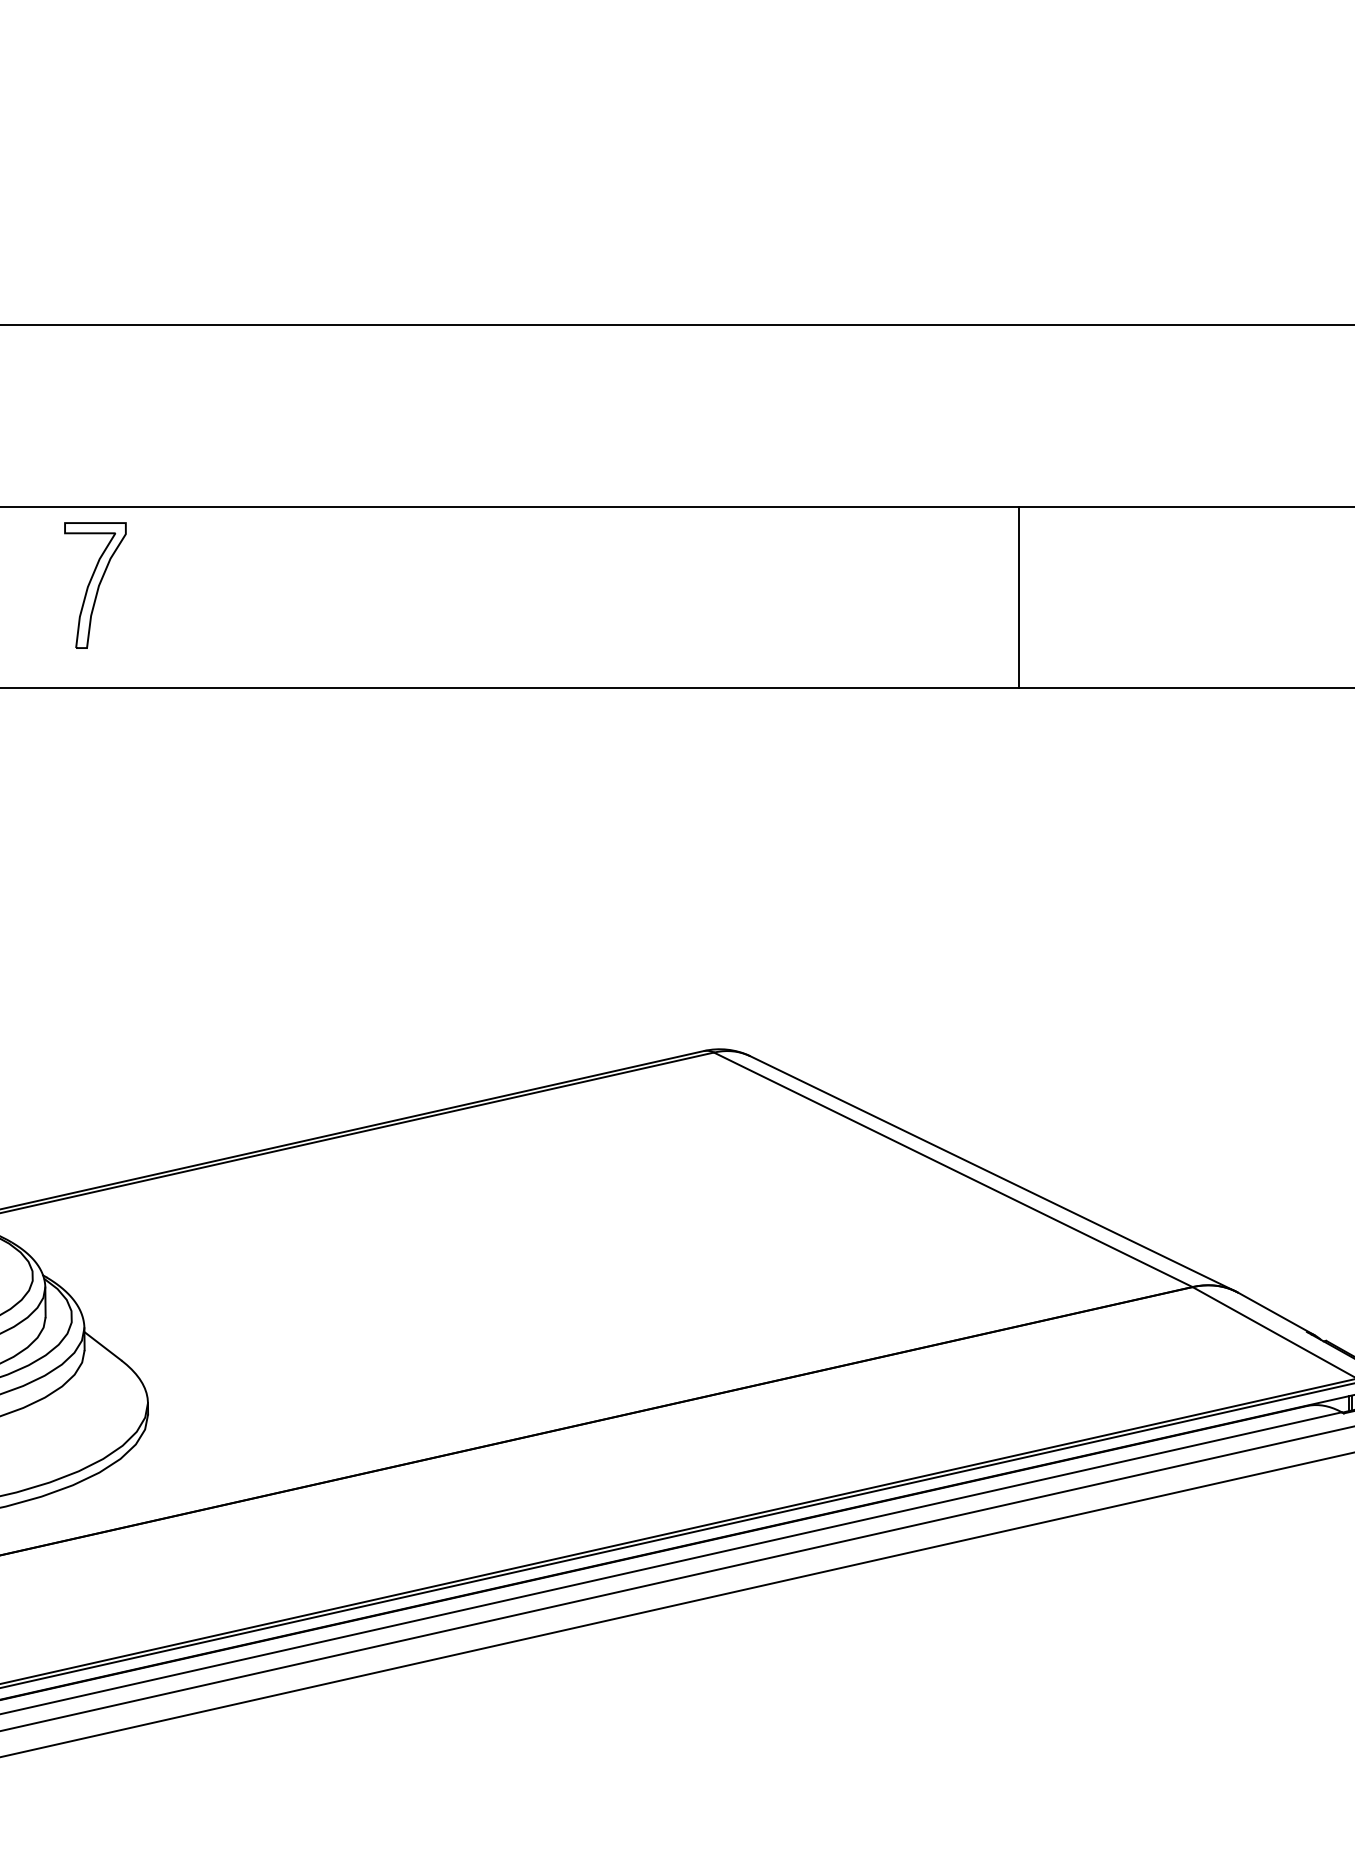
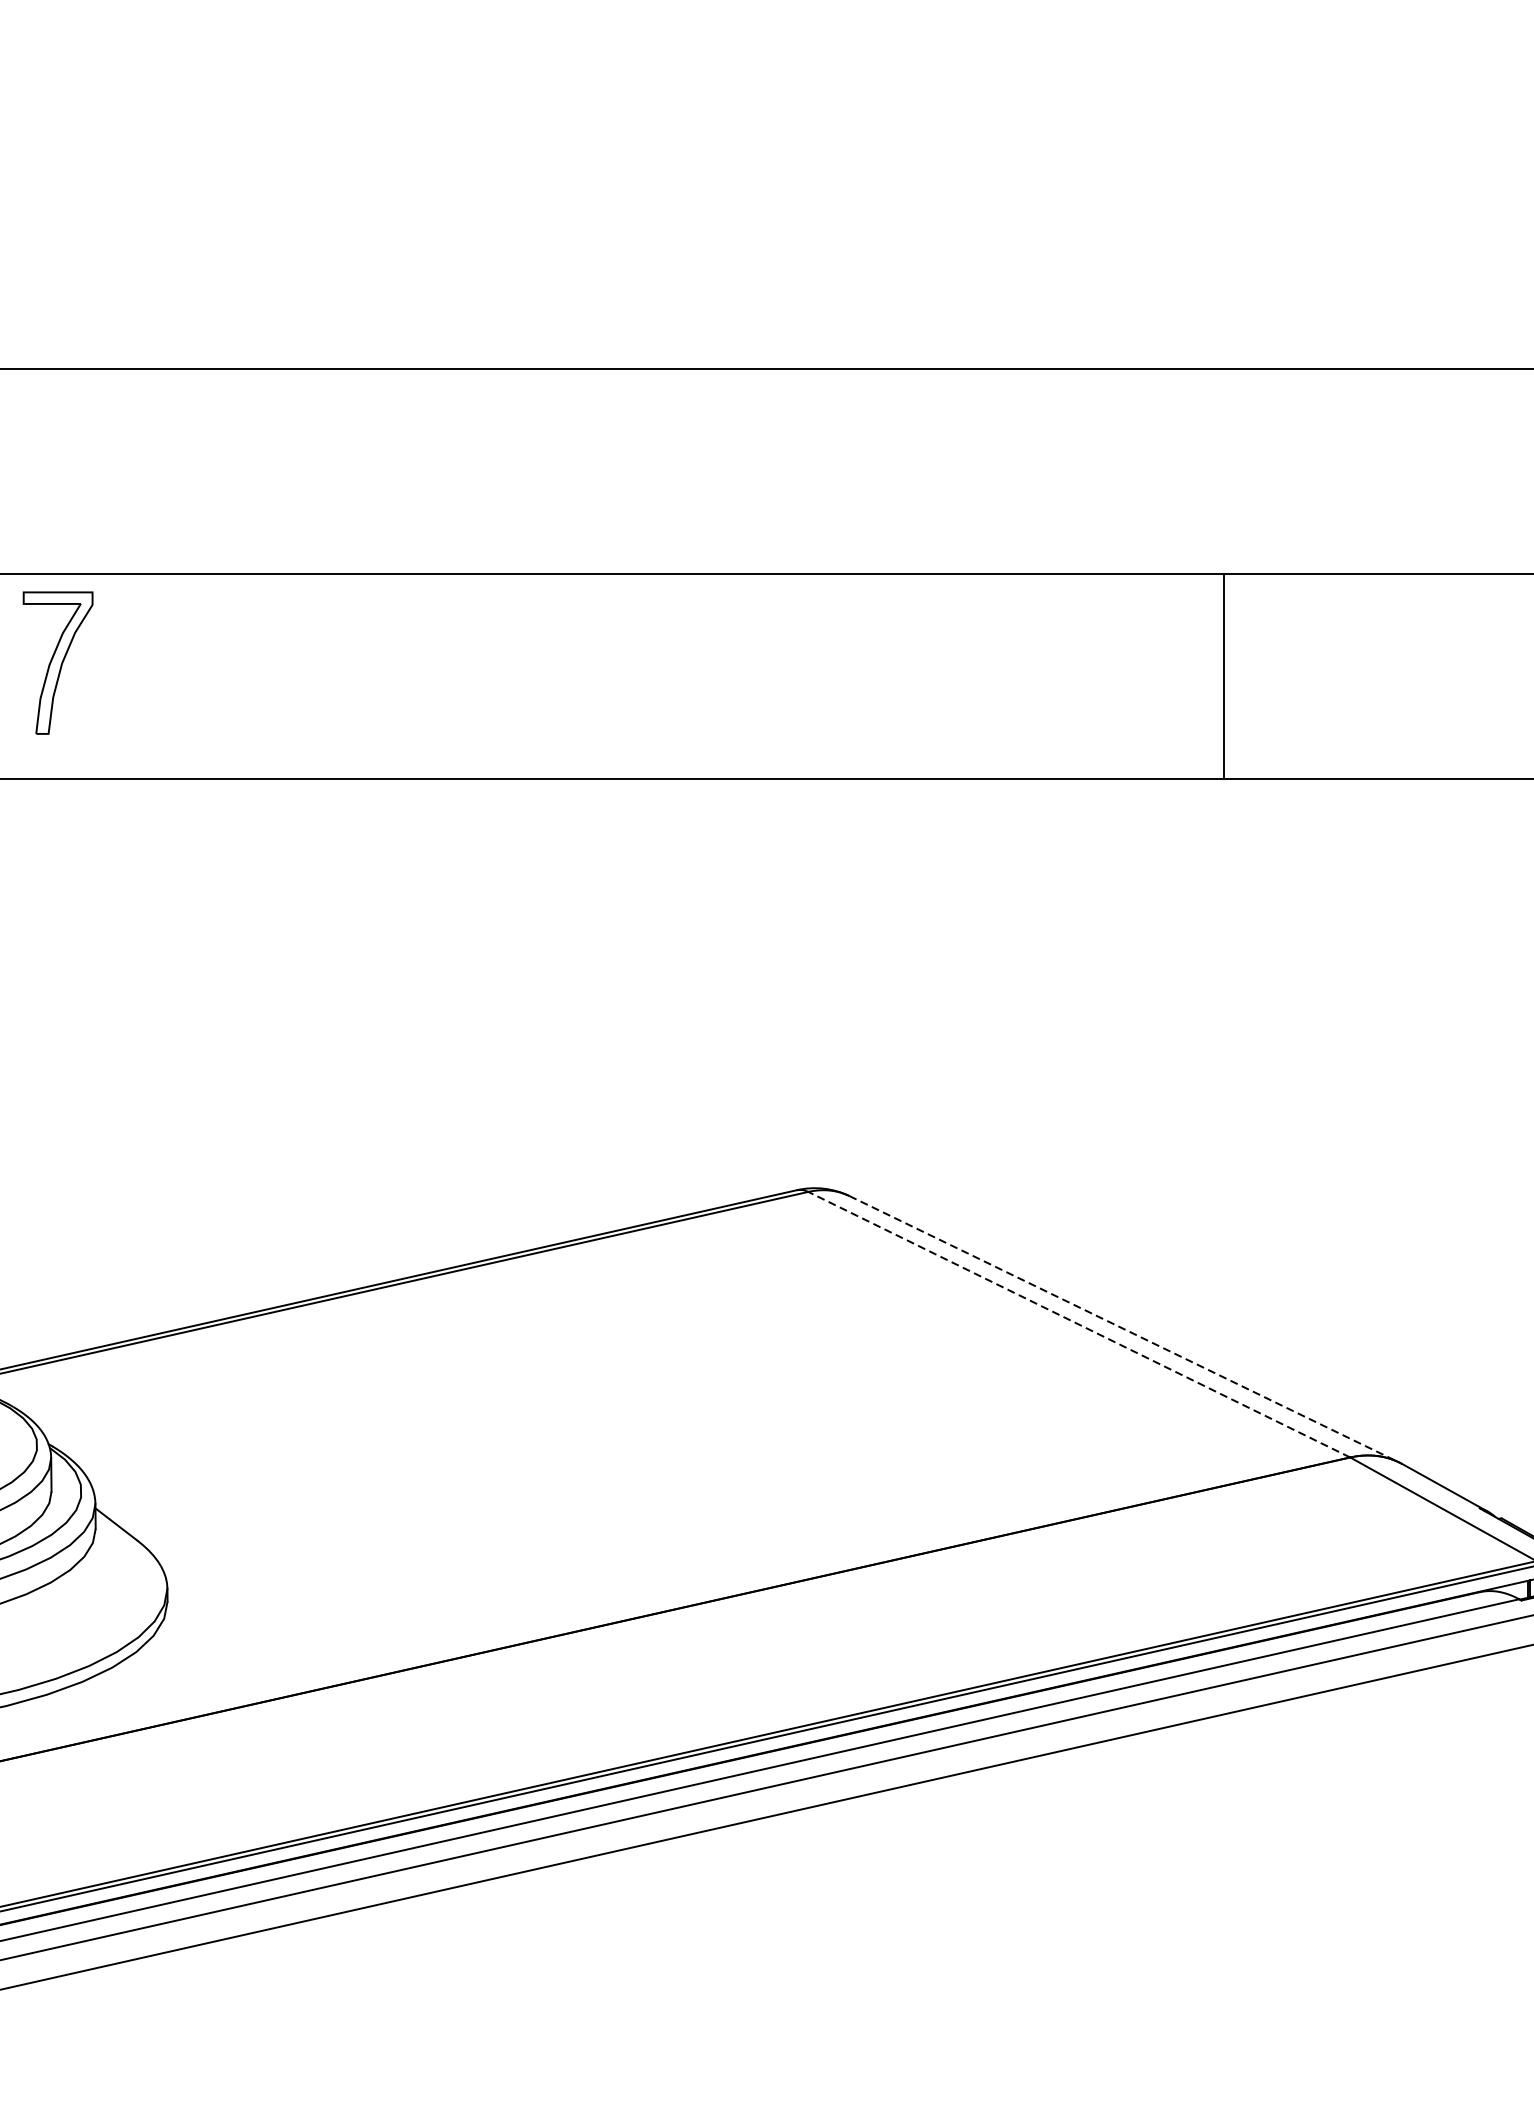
part: (95, 585) -> (58, 663), moved
line: (1019, 596) -> (1224, 675), moved
line: (952, 1169) -> (1078, 1324), solid -> dashed
line: (992, 1173) -> (1123, 1328), solid -> dashed

